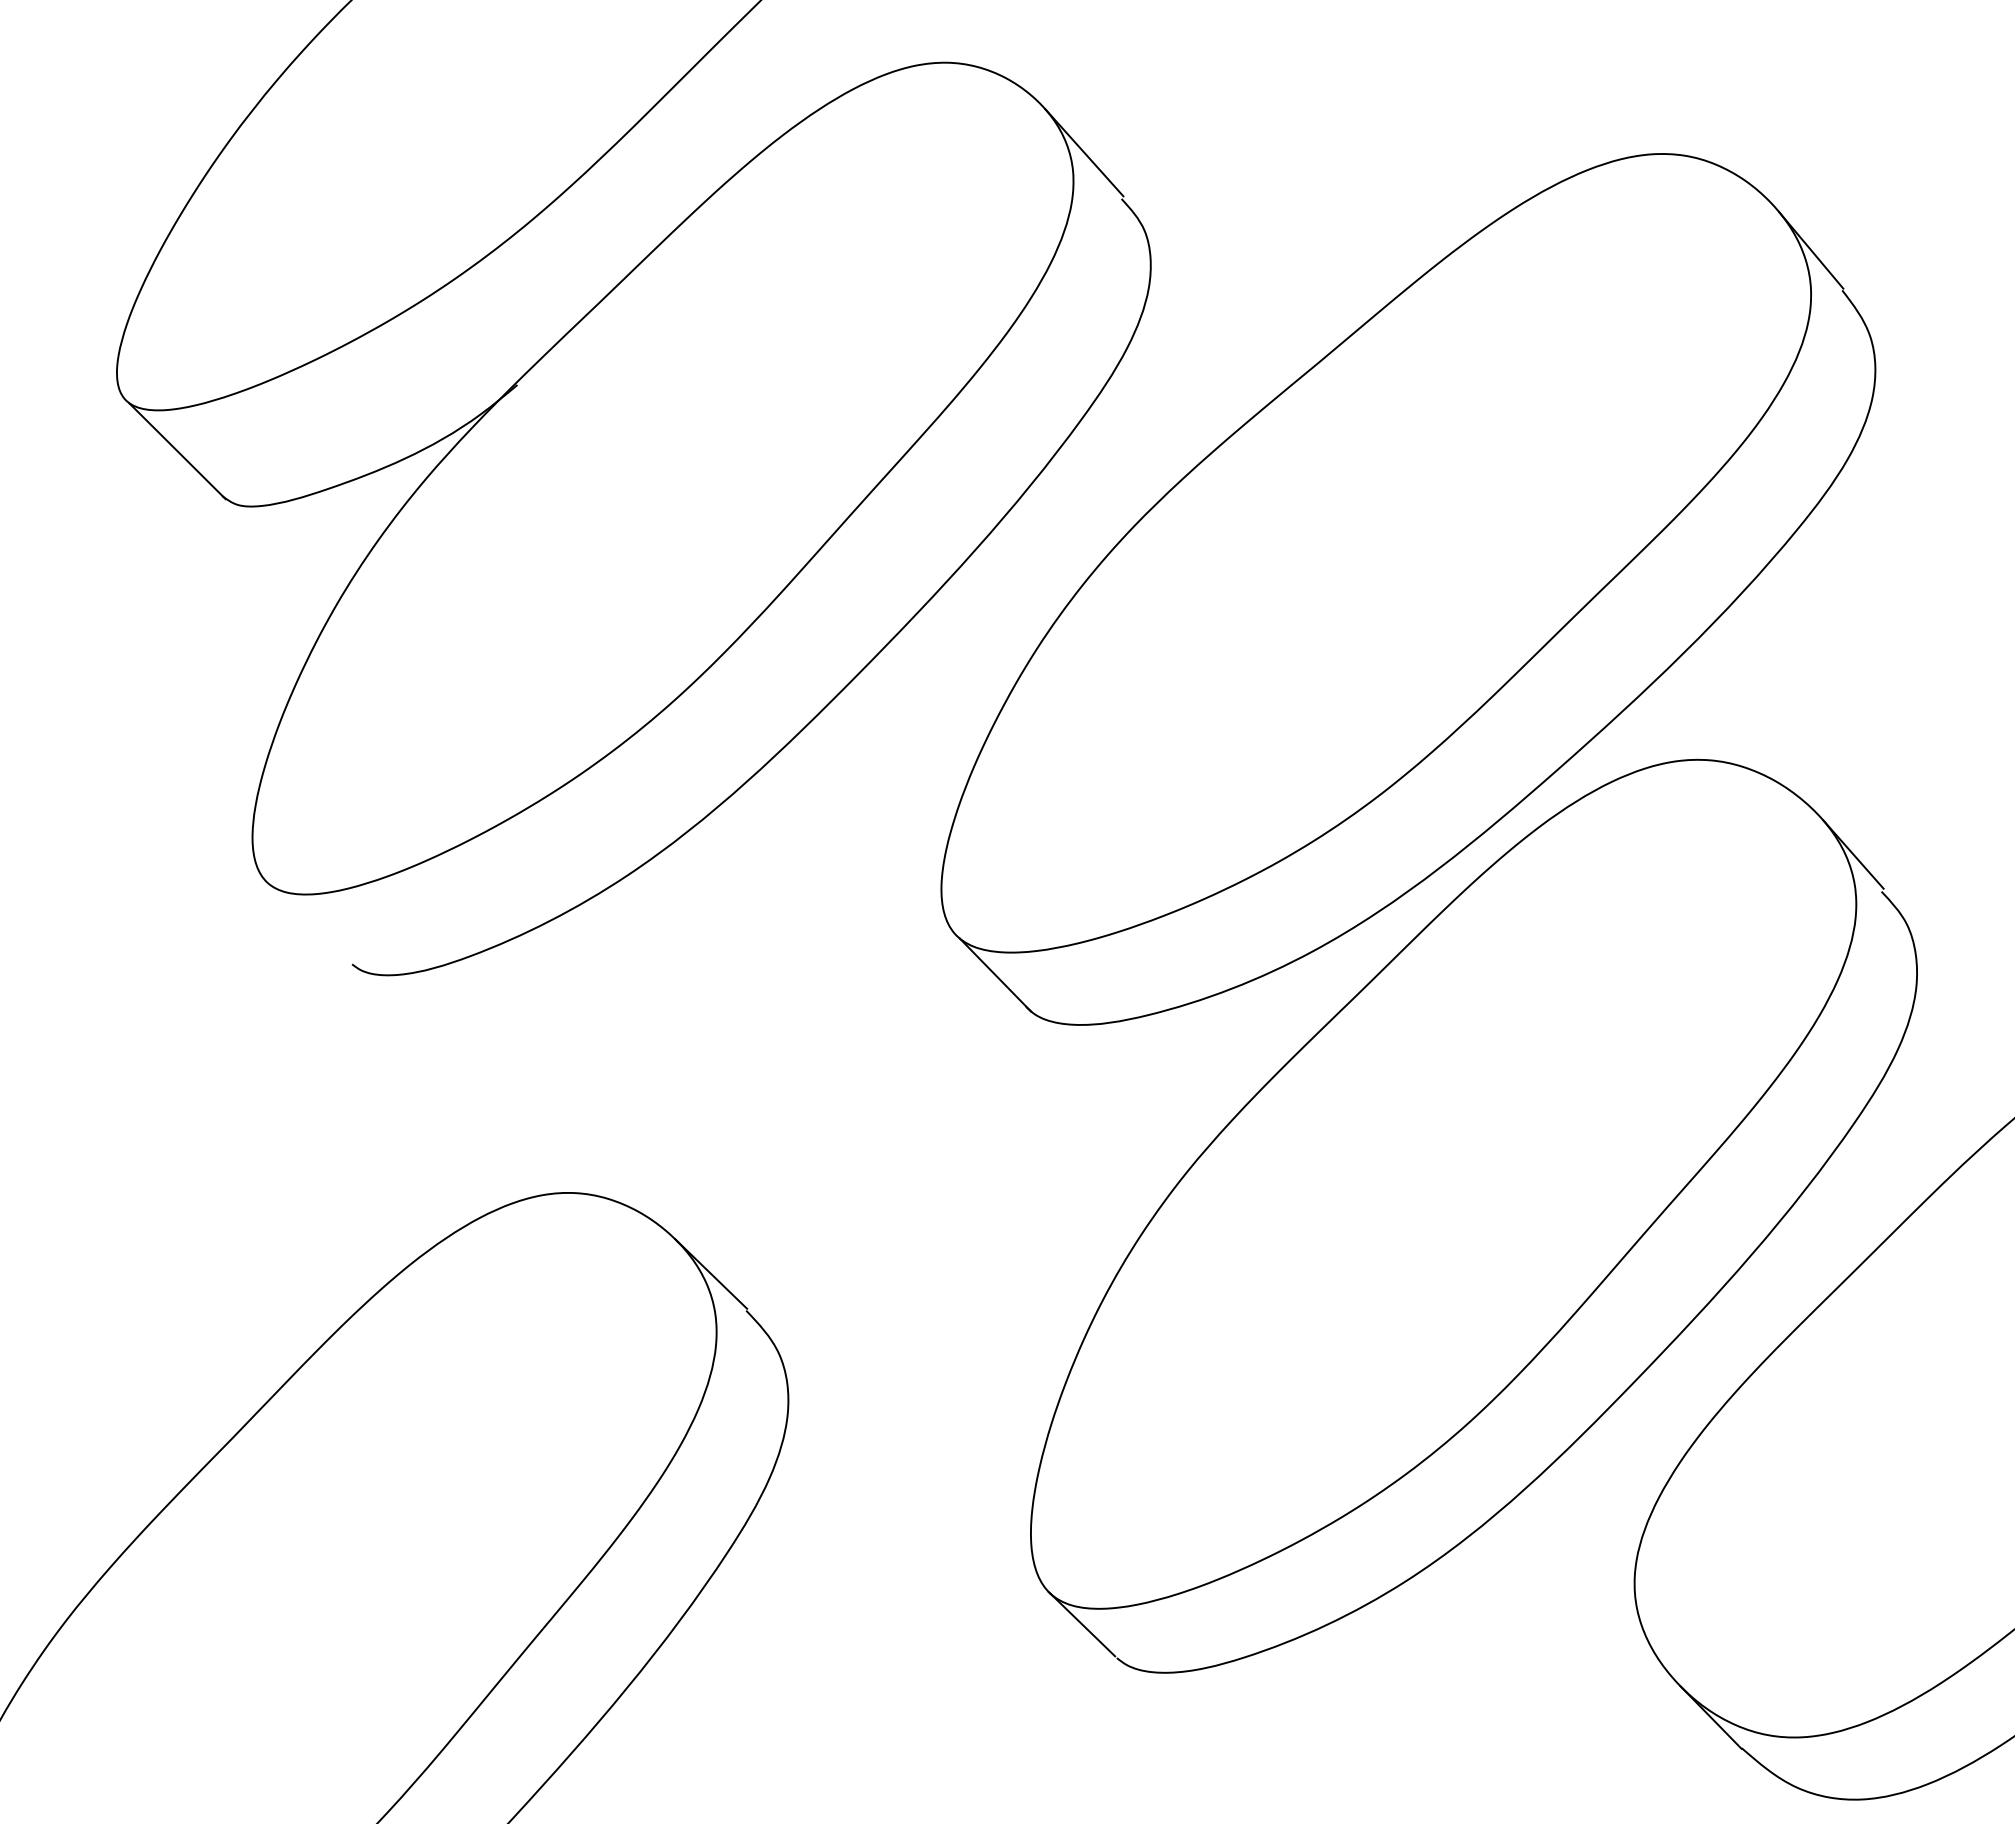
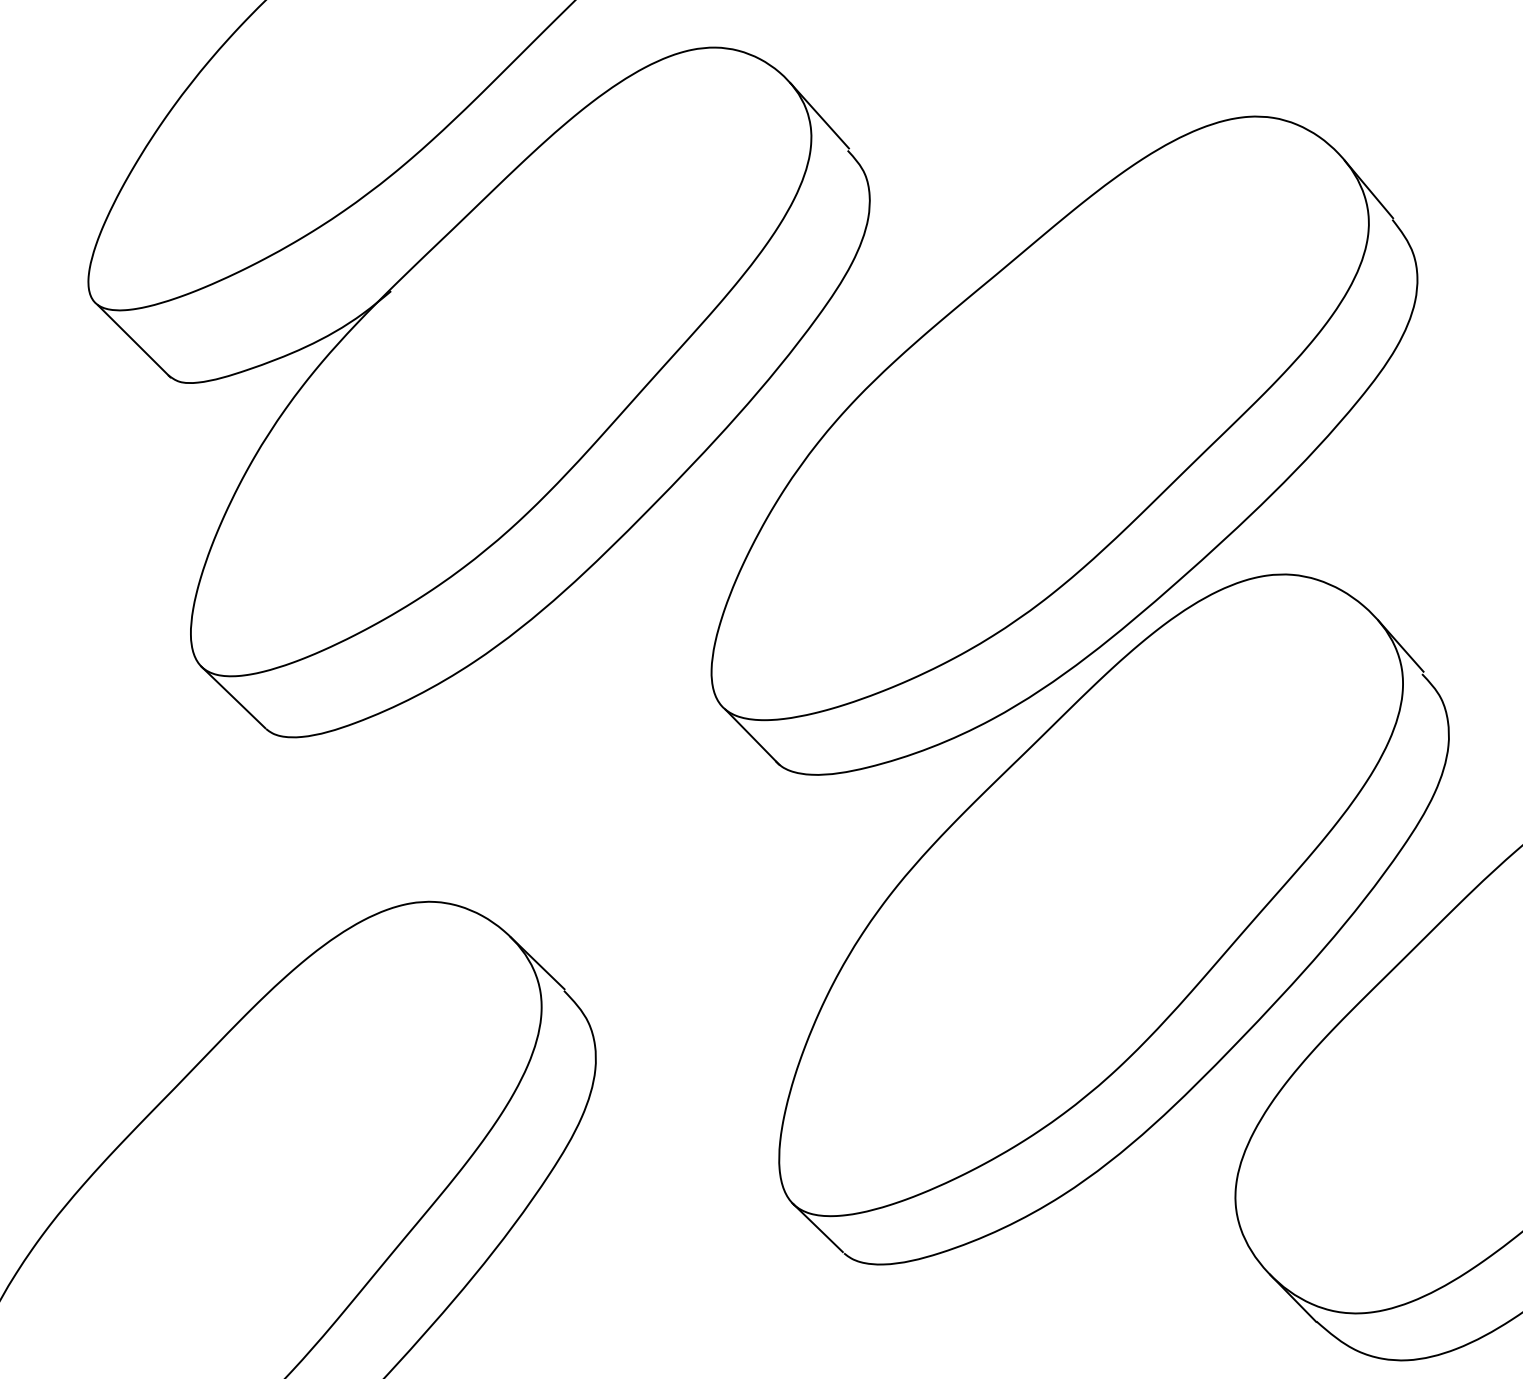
line: (308, 922) -> (233, 697), added

